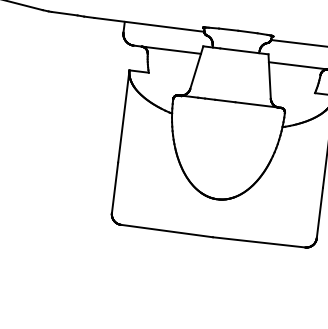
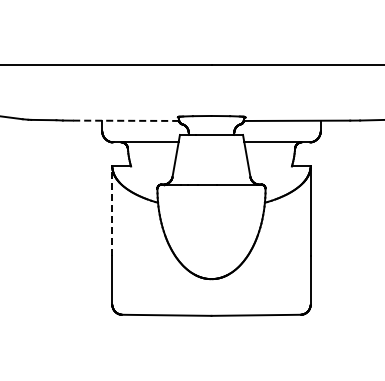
line: (148, 24) -> (125, 120), solid -> dashed
line: (123, 116) -> (112, 211), solid -> dashed

